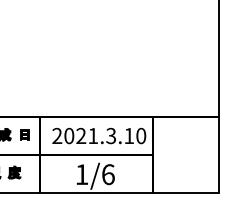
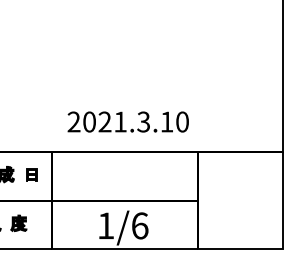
text: (98, 135) -> (127, 121), moved

